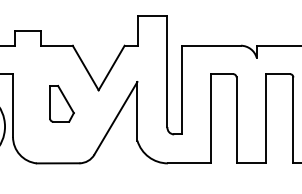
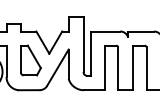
part: (61, 103) -> (30, 60), size x1.67

